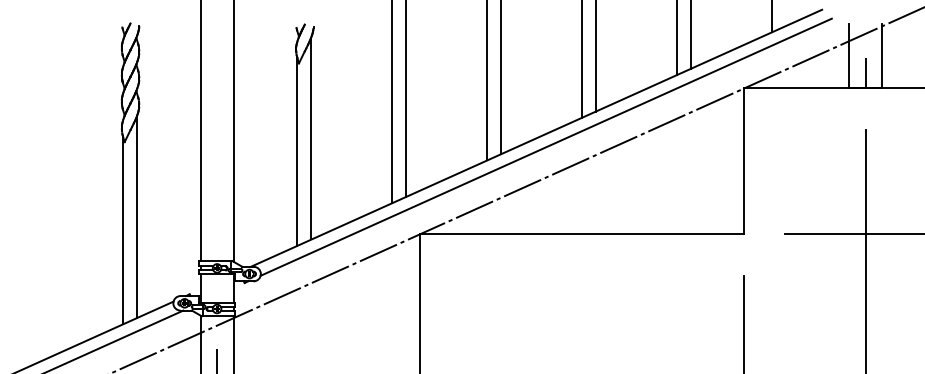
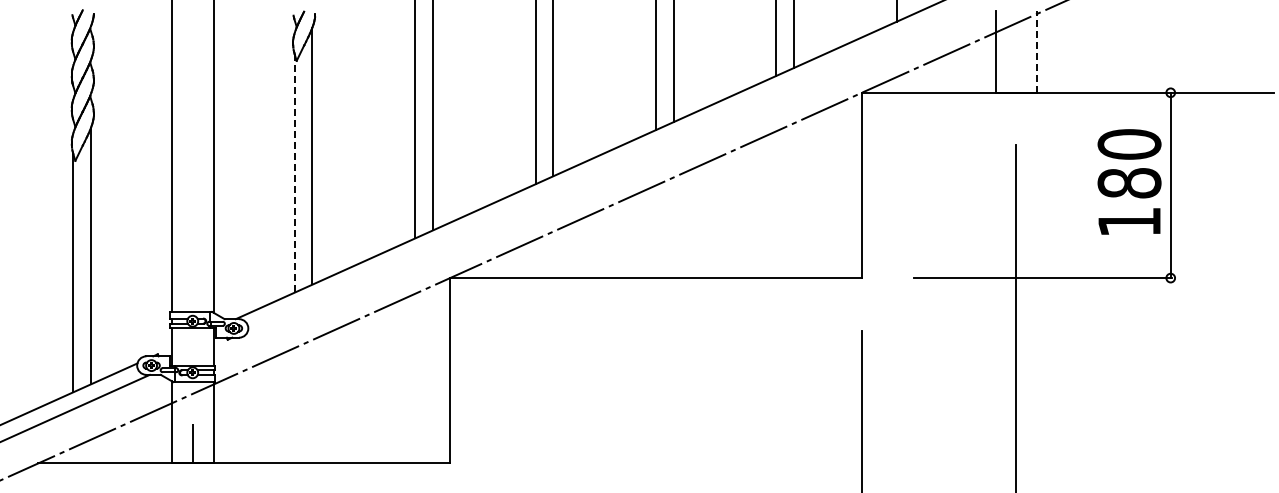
line: (882, 56) -> (1037, 52), solid -> dashed
line: (865, 72) -> (1016, 72), removed
line: (546, 147) -> (610, 167), removed
line: (297, 151) -> (294, 172), solid -> dashed

